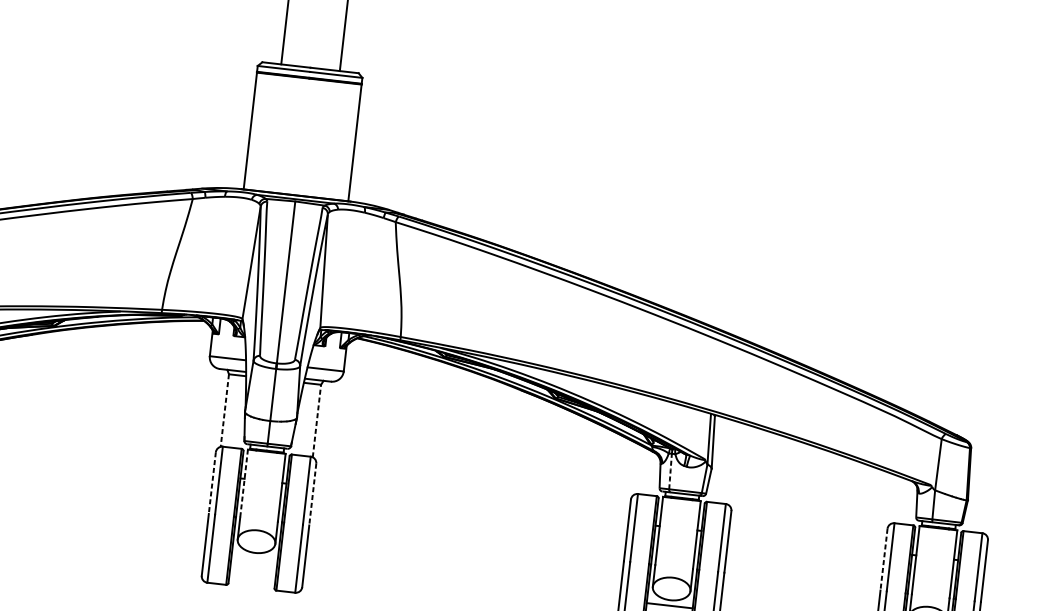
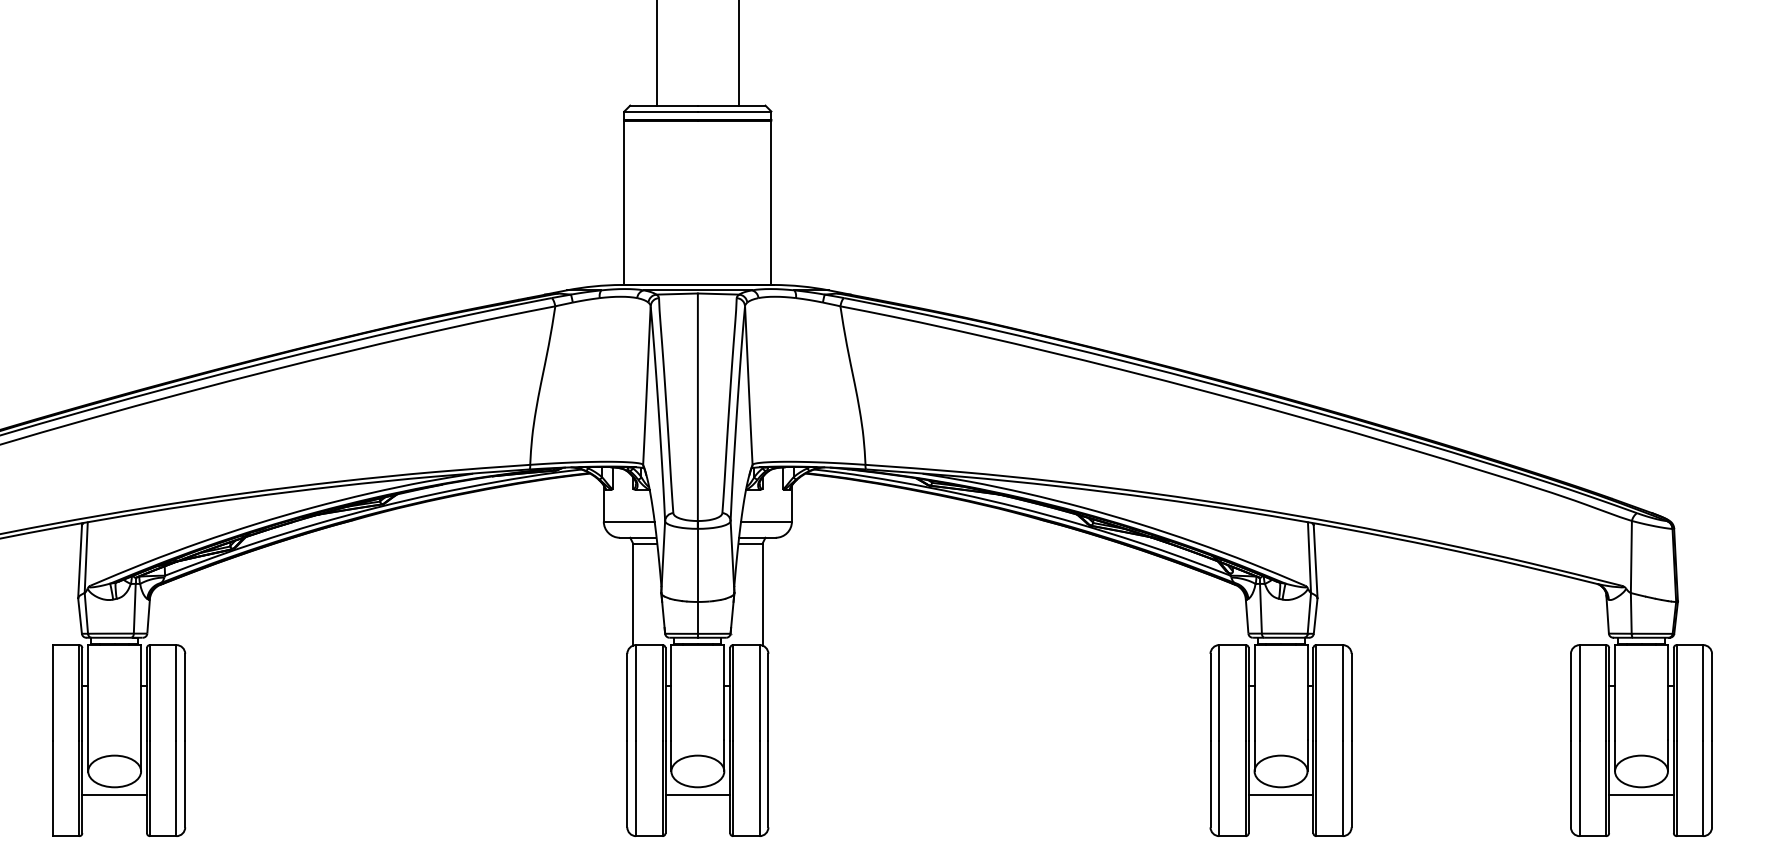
line: (225, 410) -> (633, 594), dashed -> solid
line: (316, 420) -> (762, 594), dashed -> solid
line: (670, 471) -> (1260, 608), dashed -> solid
line: (212, 483) -> (627, 697), dashed -> solid
line: (244, 483) -> (671, 692), dashed -> solid
line: (312, 494) -> (768, 697), dashed -> solid
line: (254, 558) -> (697, 795), added
line: (883, 559) -> (1570, 697), dashed -> solid

